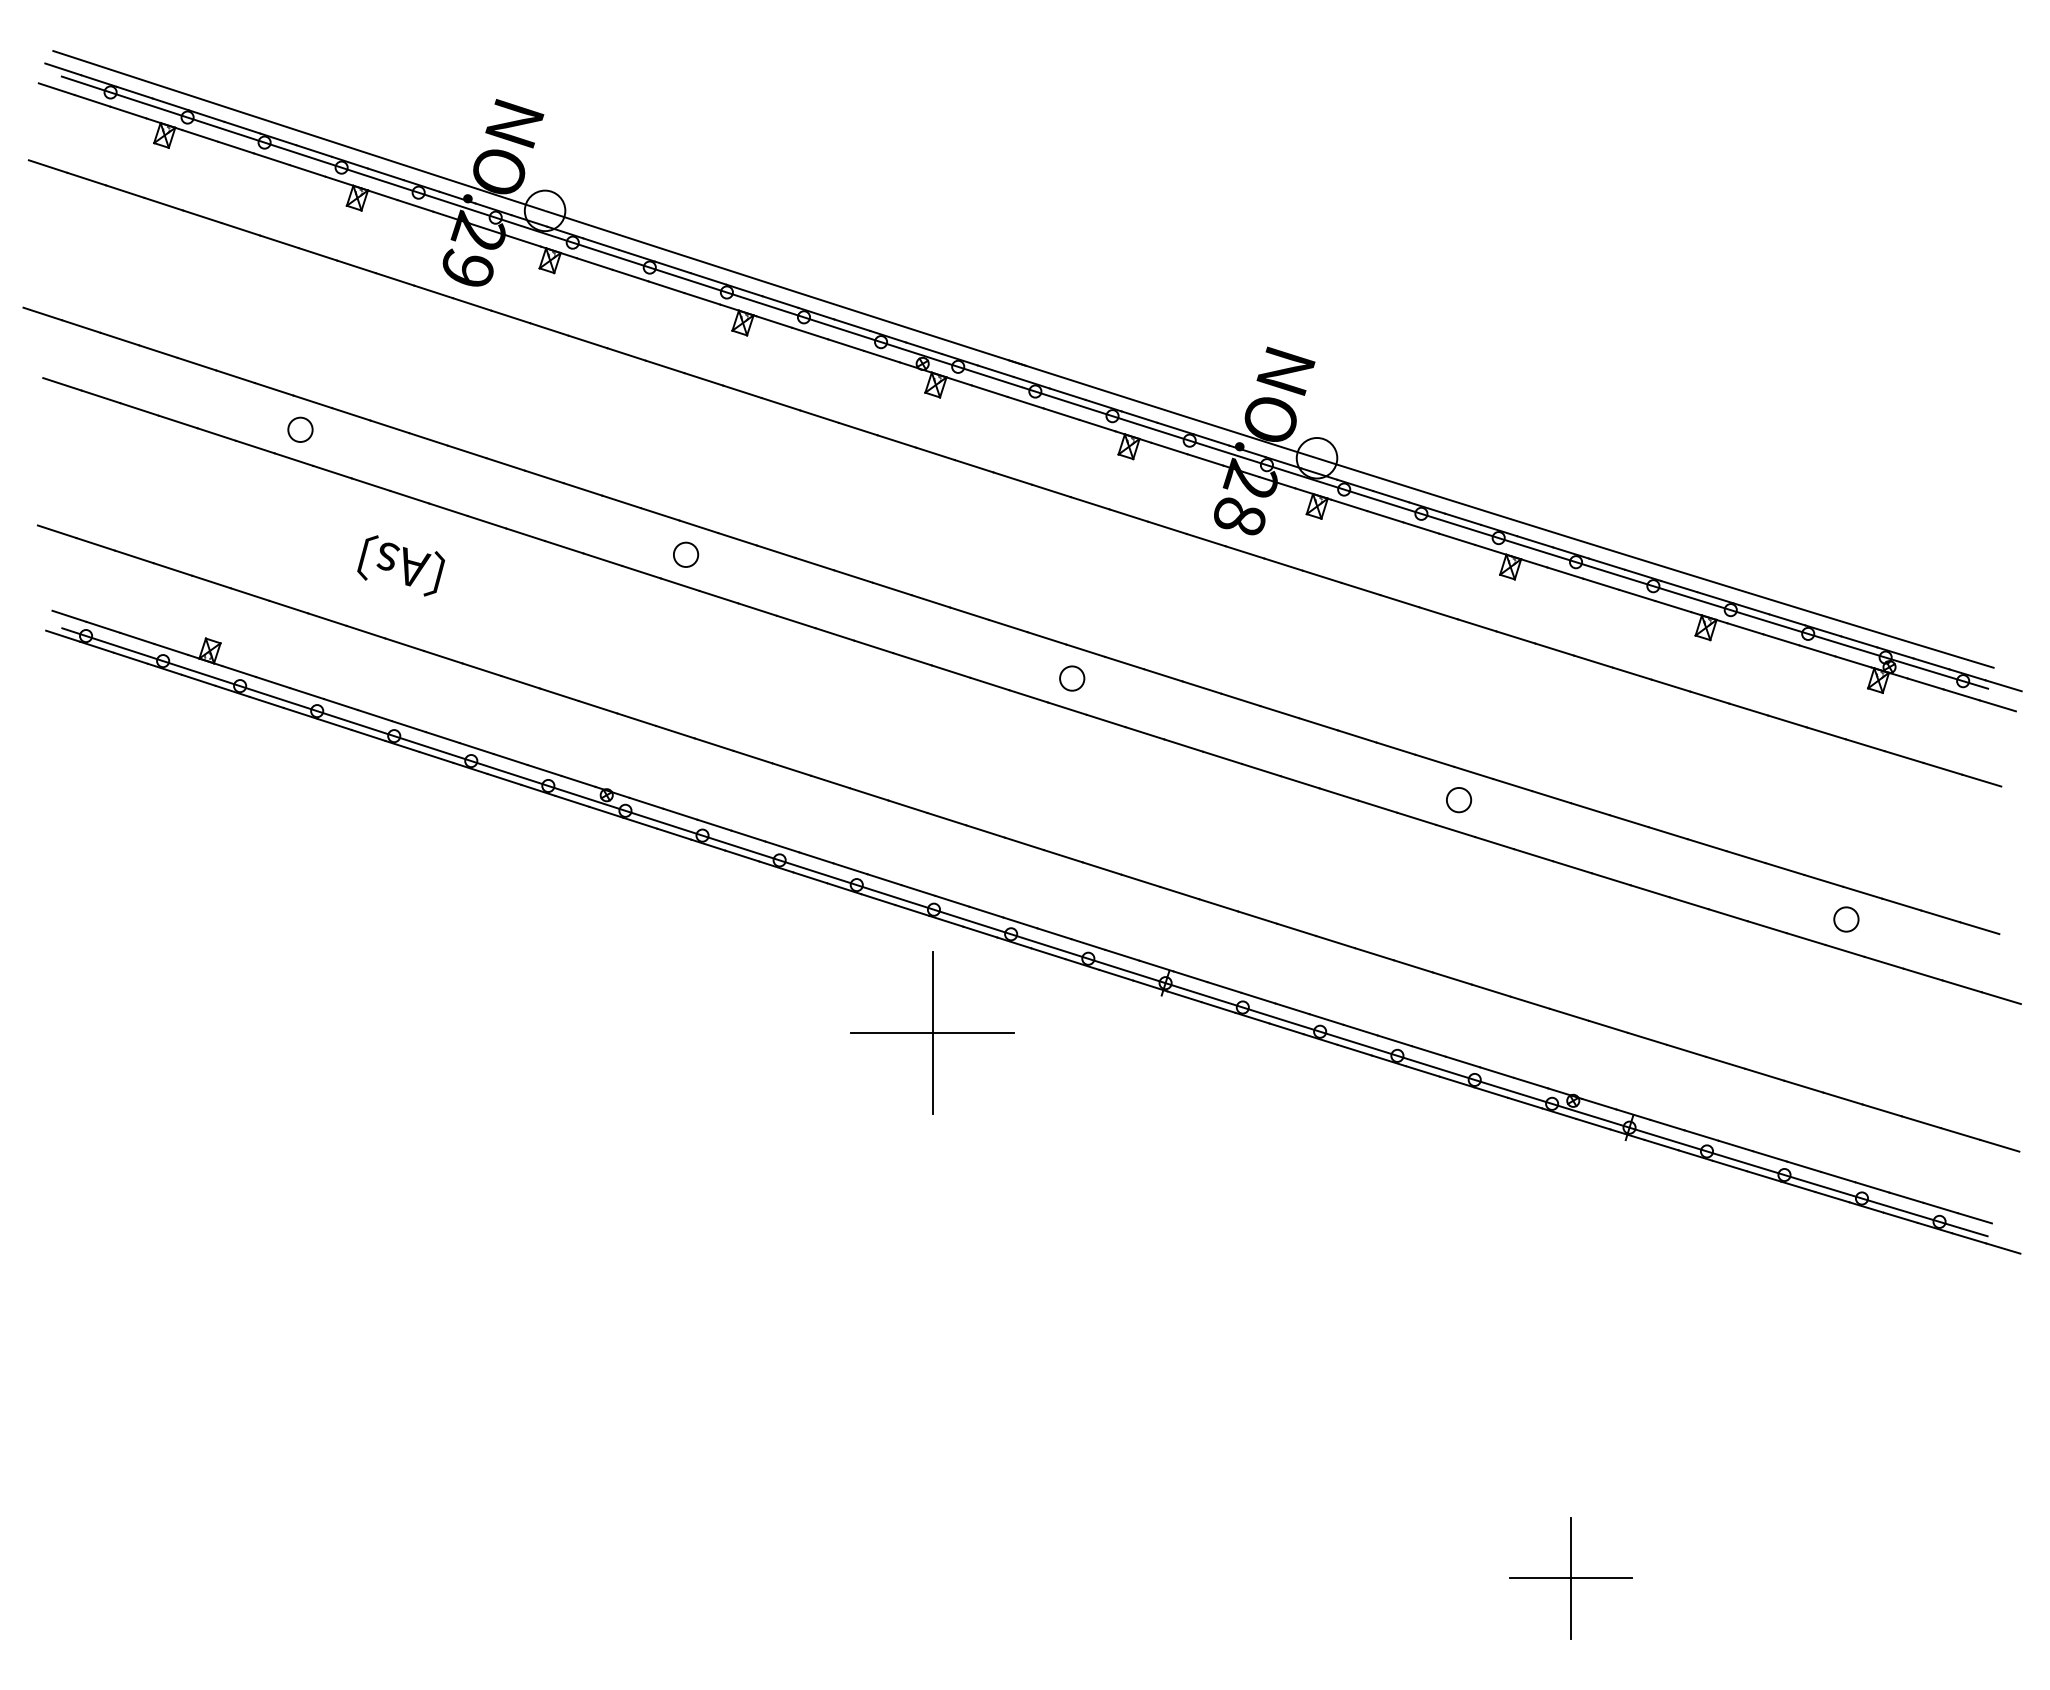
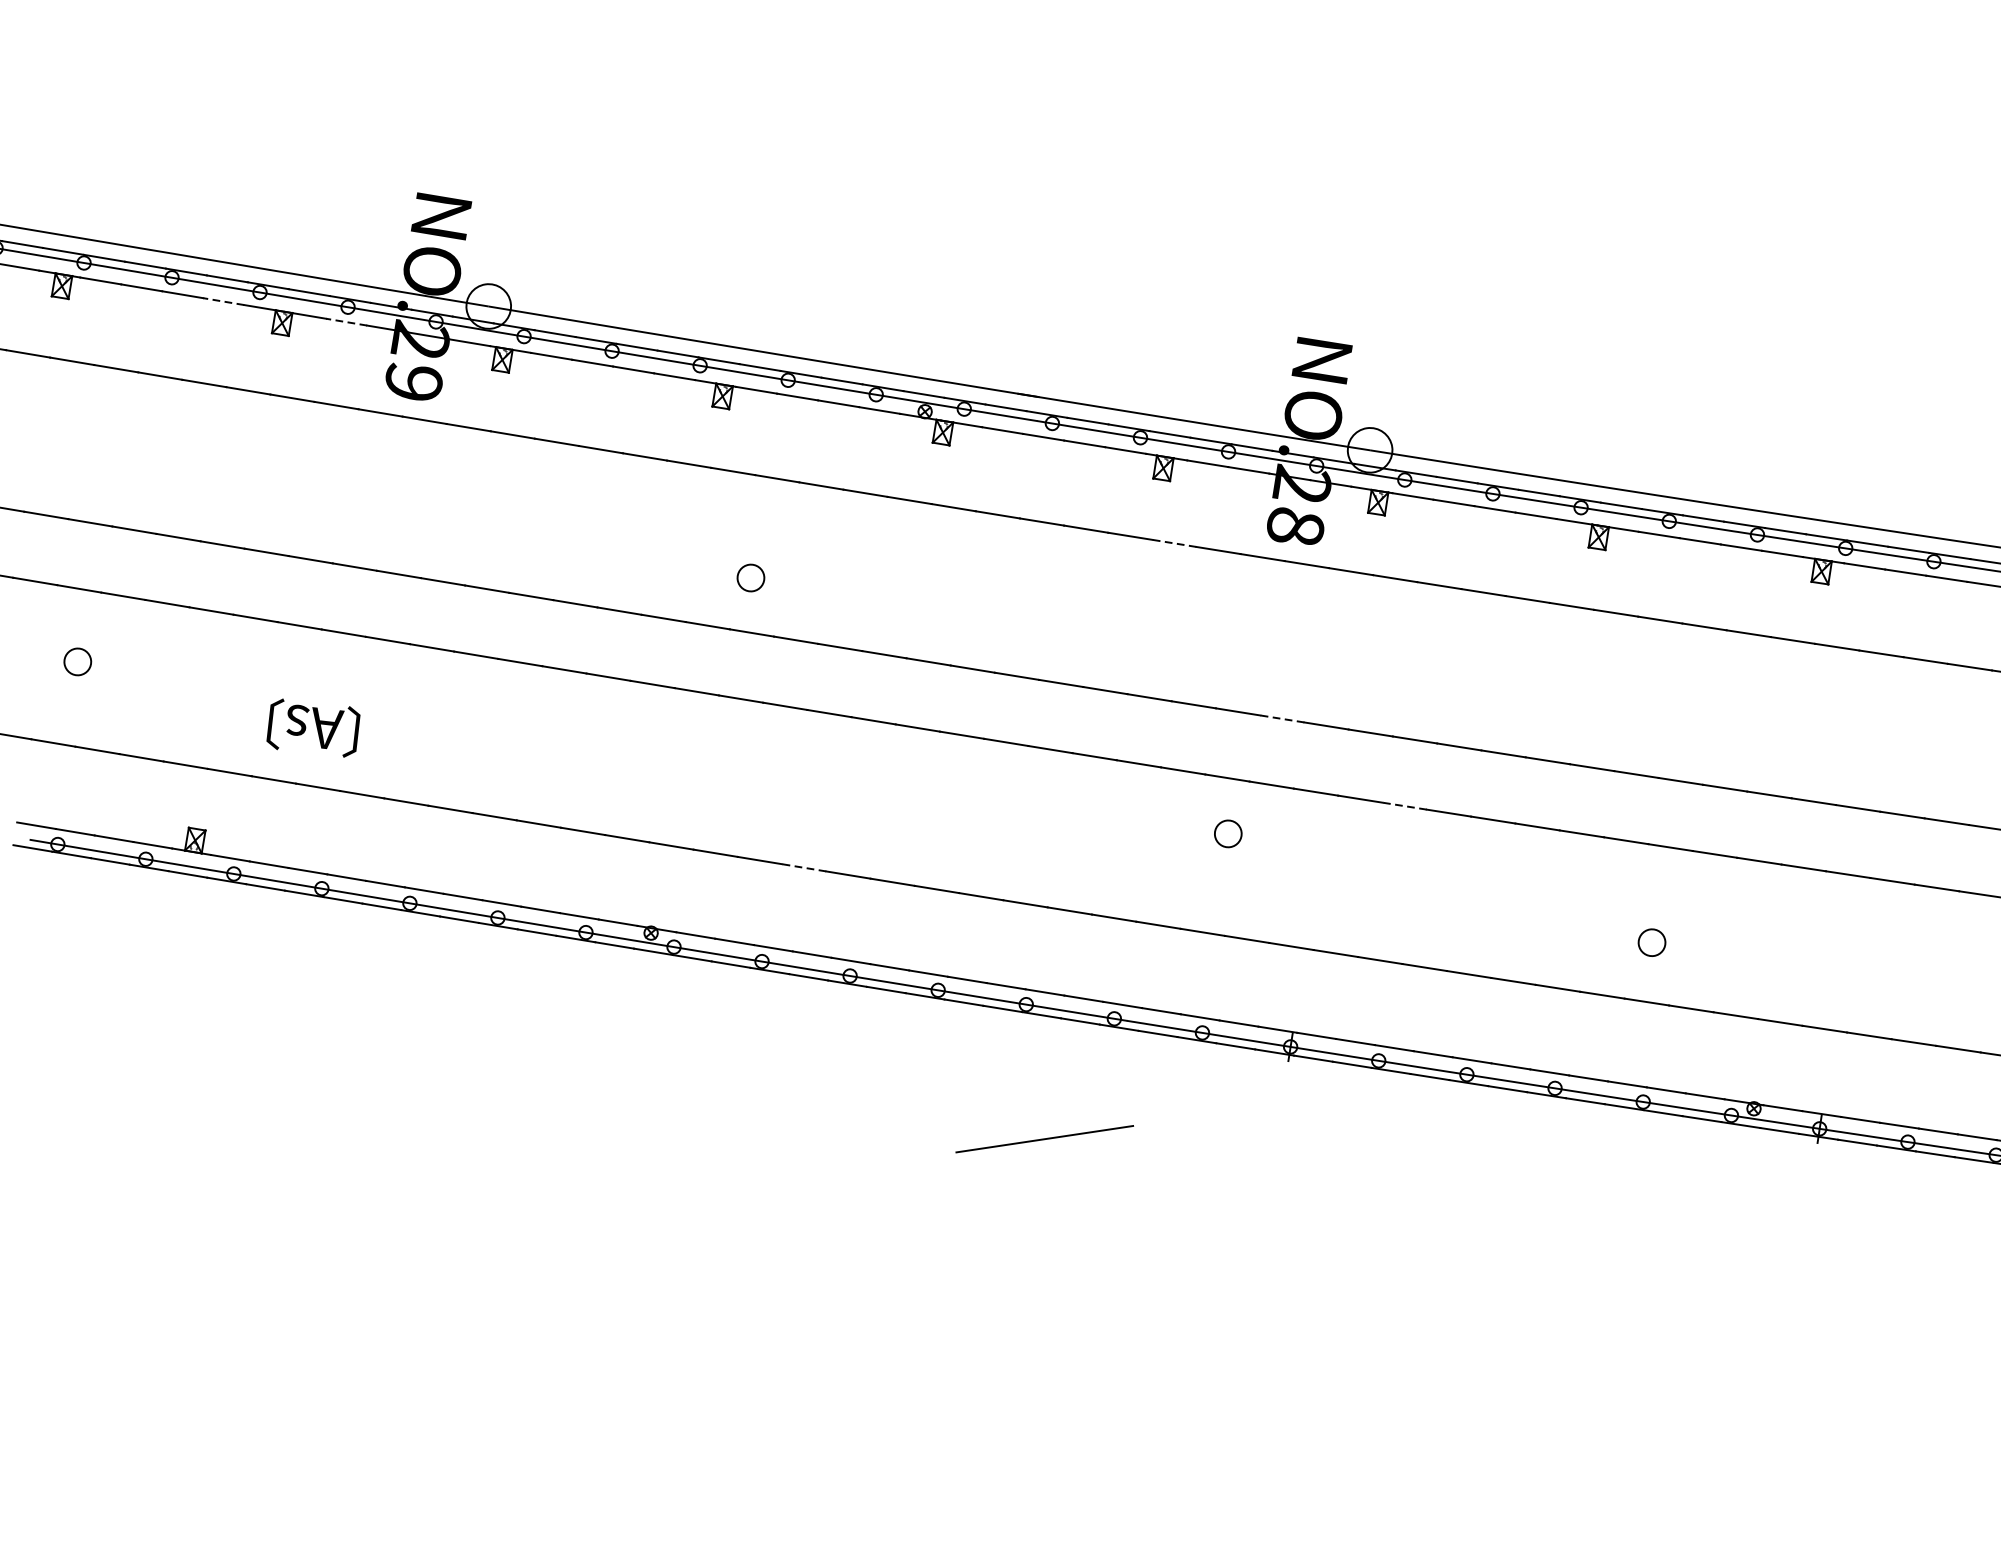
line: (307, 170) -> (223, 301), solid -> dashed
line: (415, 205) -> (346, 321), solid -> dashed
circle: (300, 429) -> (77, 661), moved
line: (1128, 515) -> (1174, 543), solid -> dashed
circle: (686, 554) -> (751, 577), moved
text: (401, 565) -> (313, 727), moved
circle: (1072, 678) -> (1228, 833), moved
line: (1201, 687) -> (1281, 718), solid -> dashed
line: (752, 756) -> (803, 867), solid -> dashed
line: (1299, 782) -> (1403, 806), solid -> dashed
circle: (1459, 800) -> (1652, 943), moved
line: (932, 1032) -> (1044, 1138), removed

